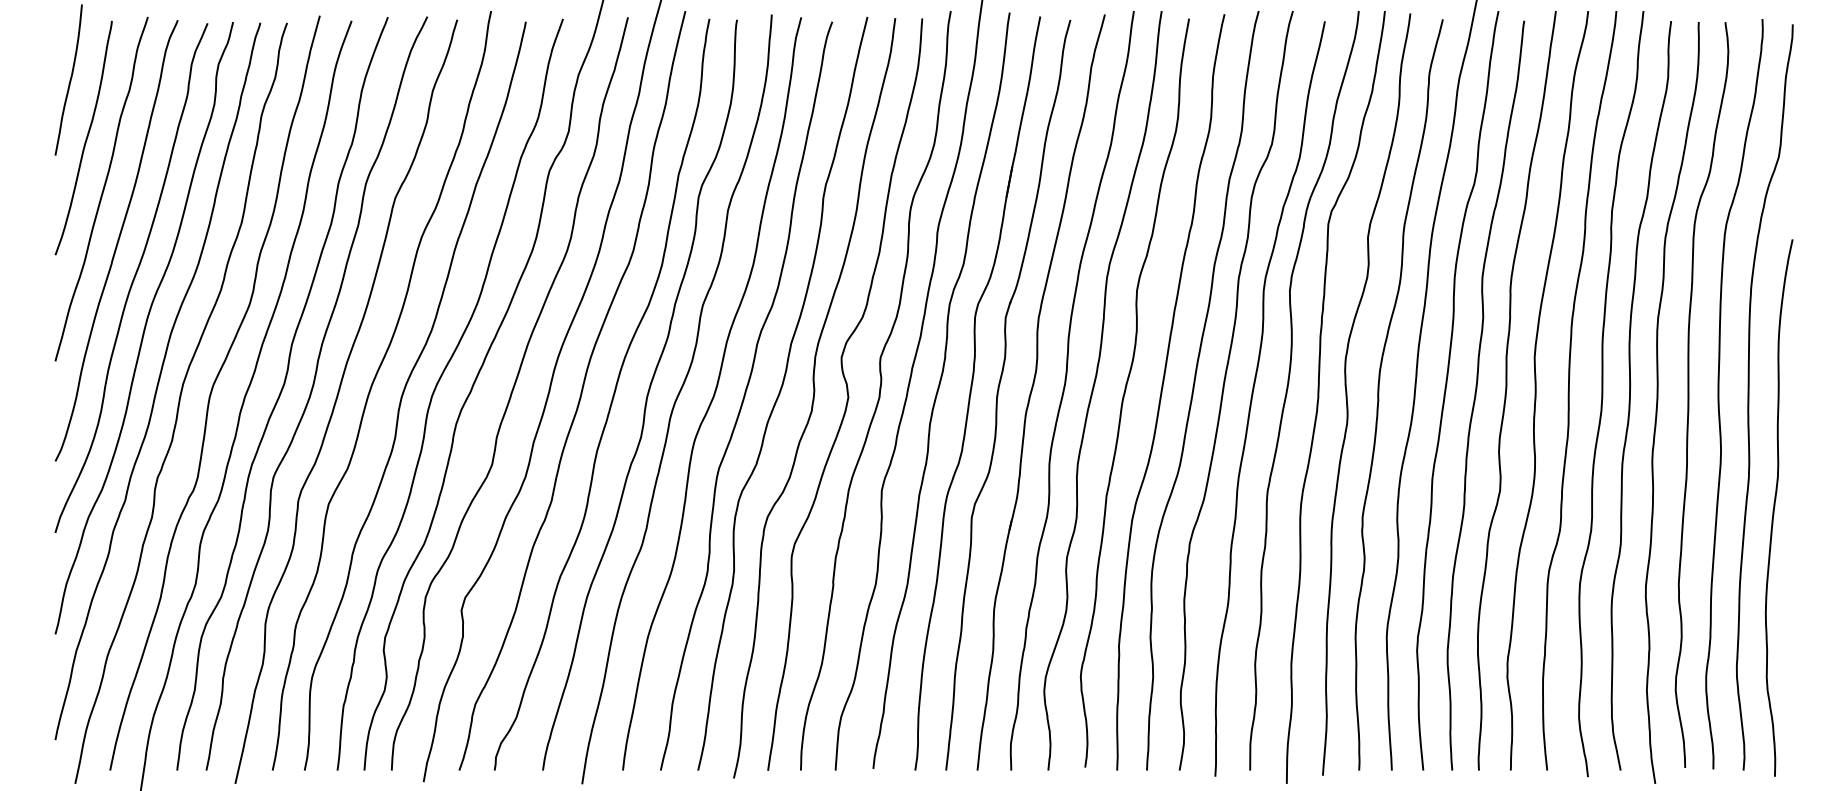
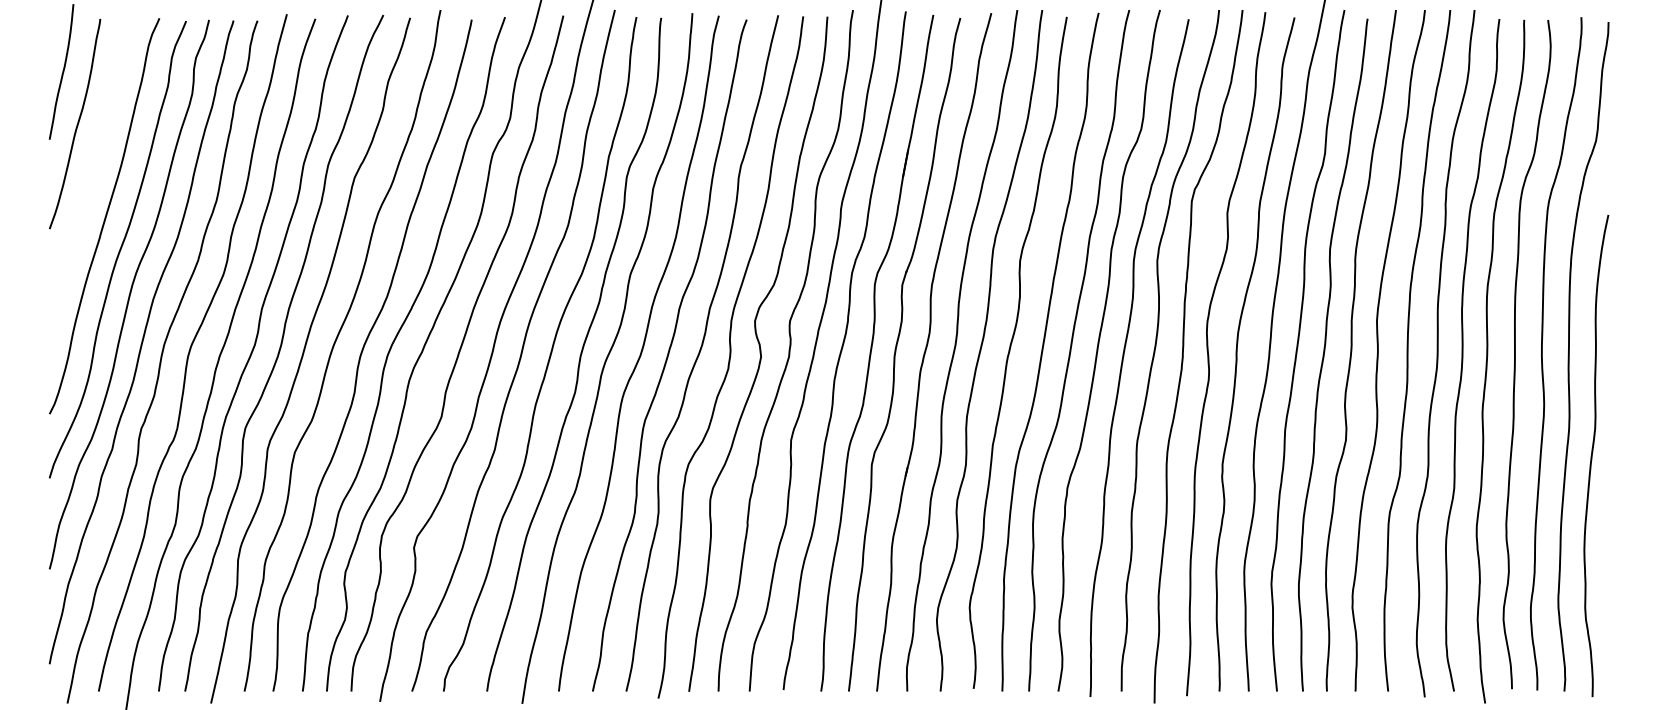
curve: (102, 189) -> (91, 170), removed

